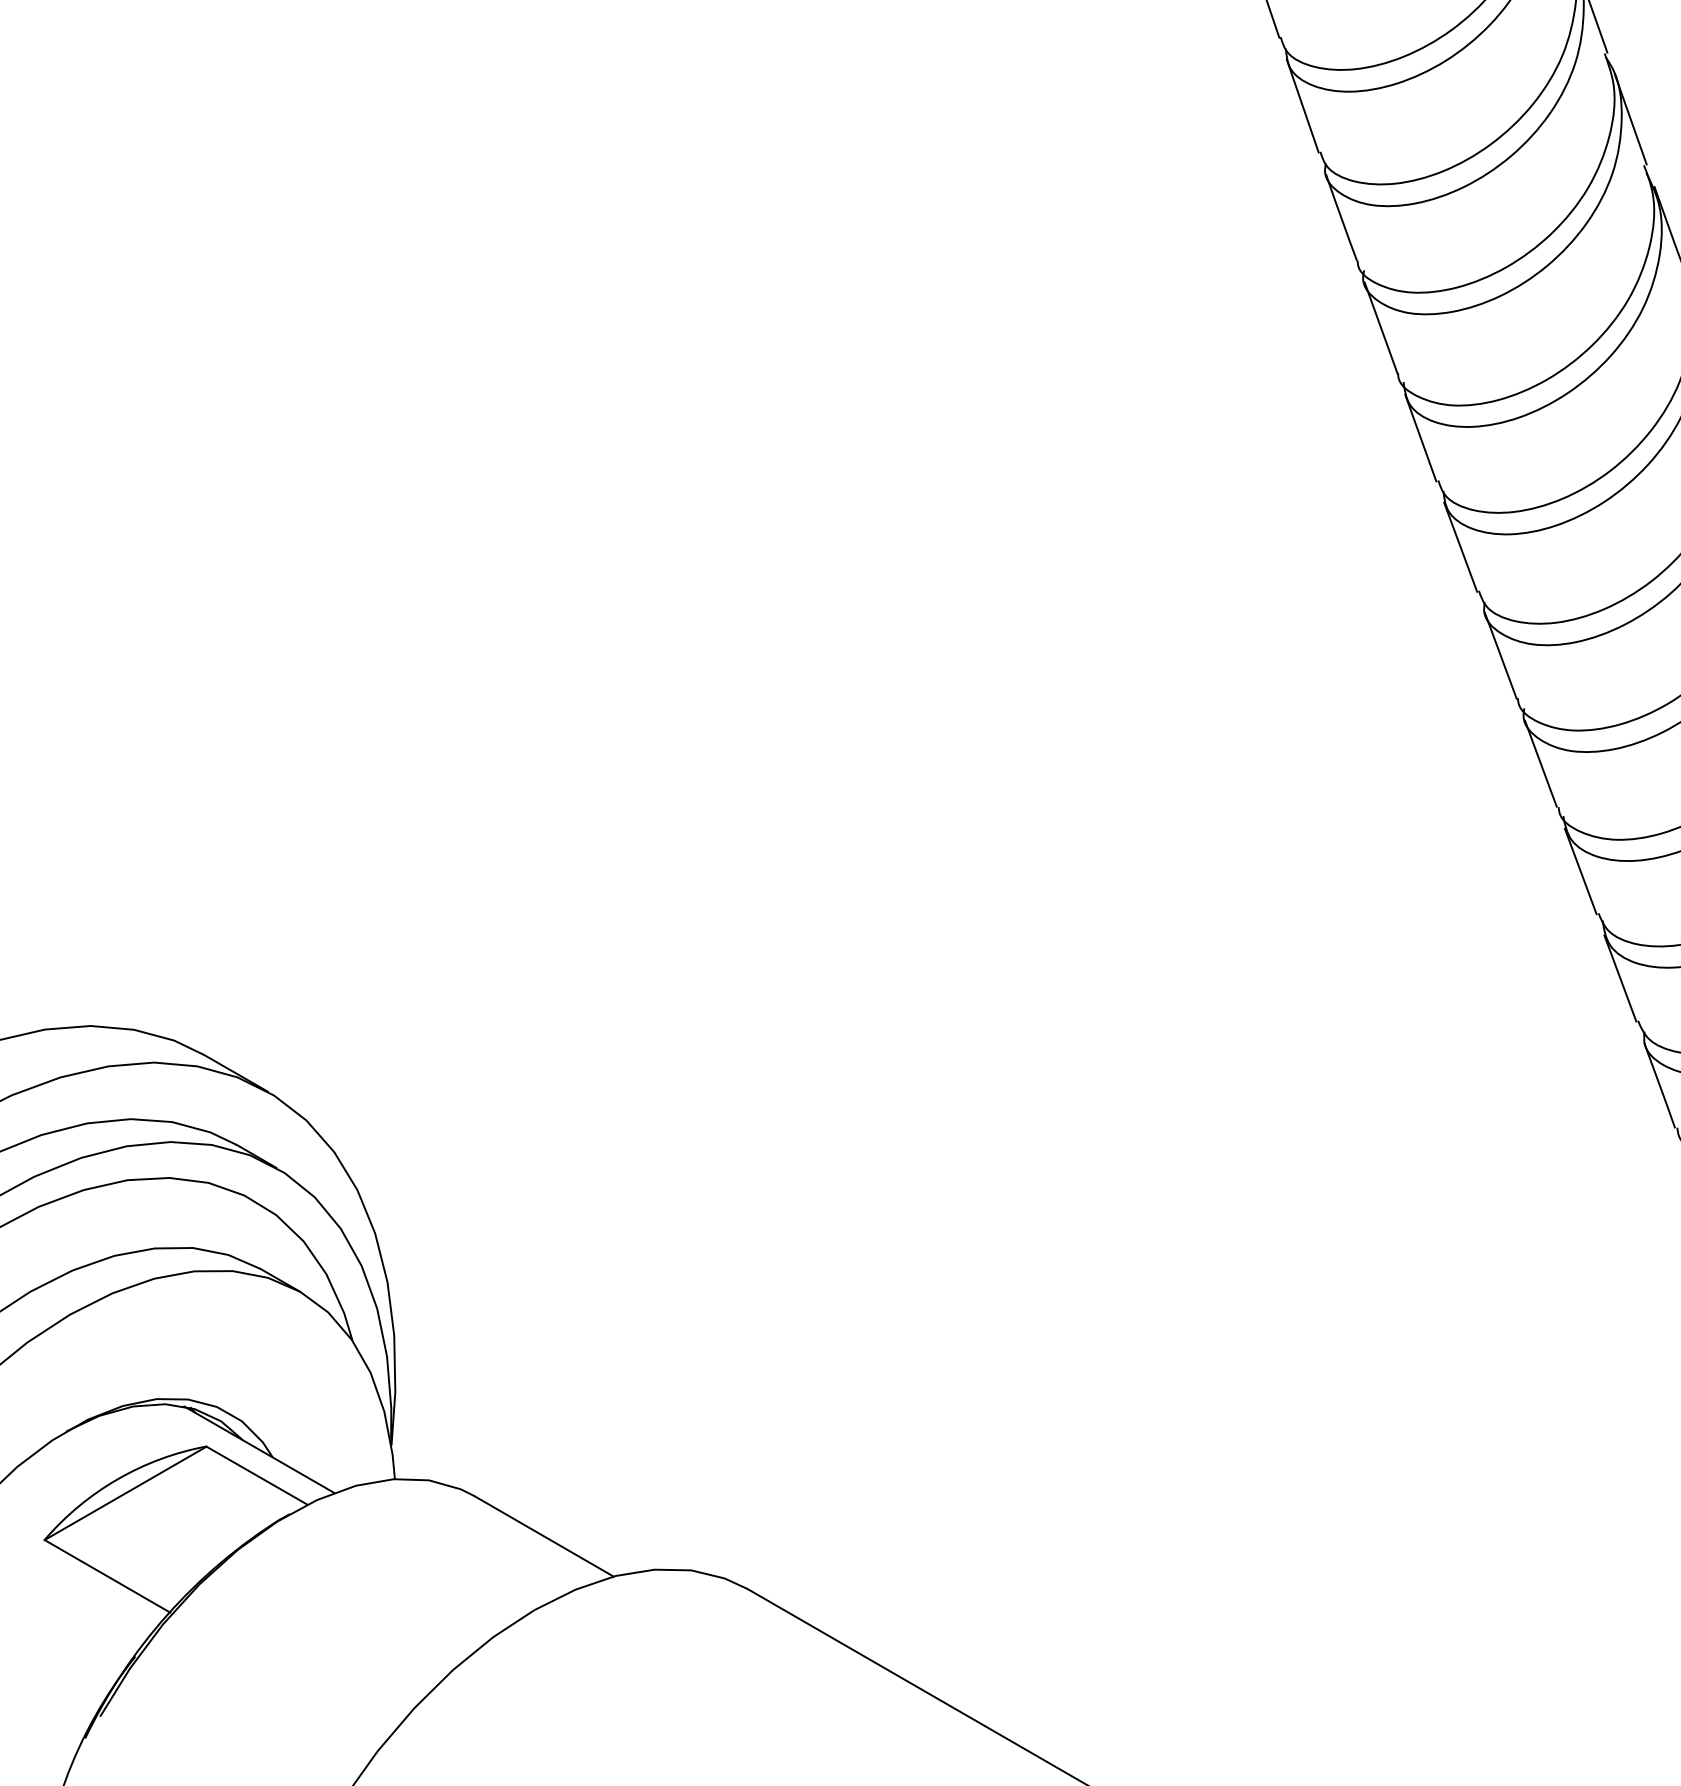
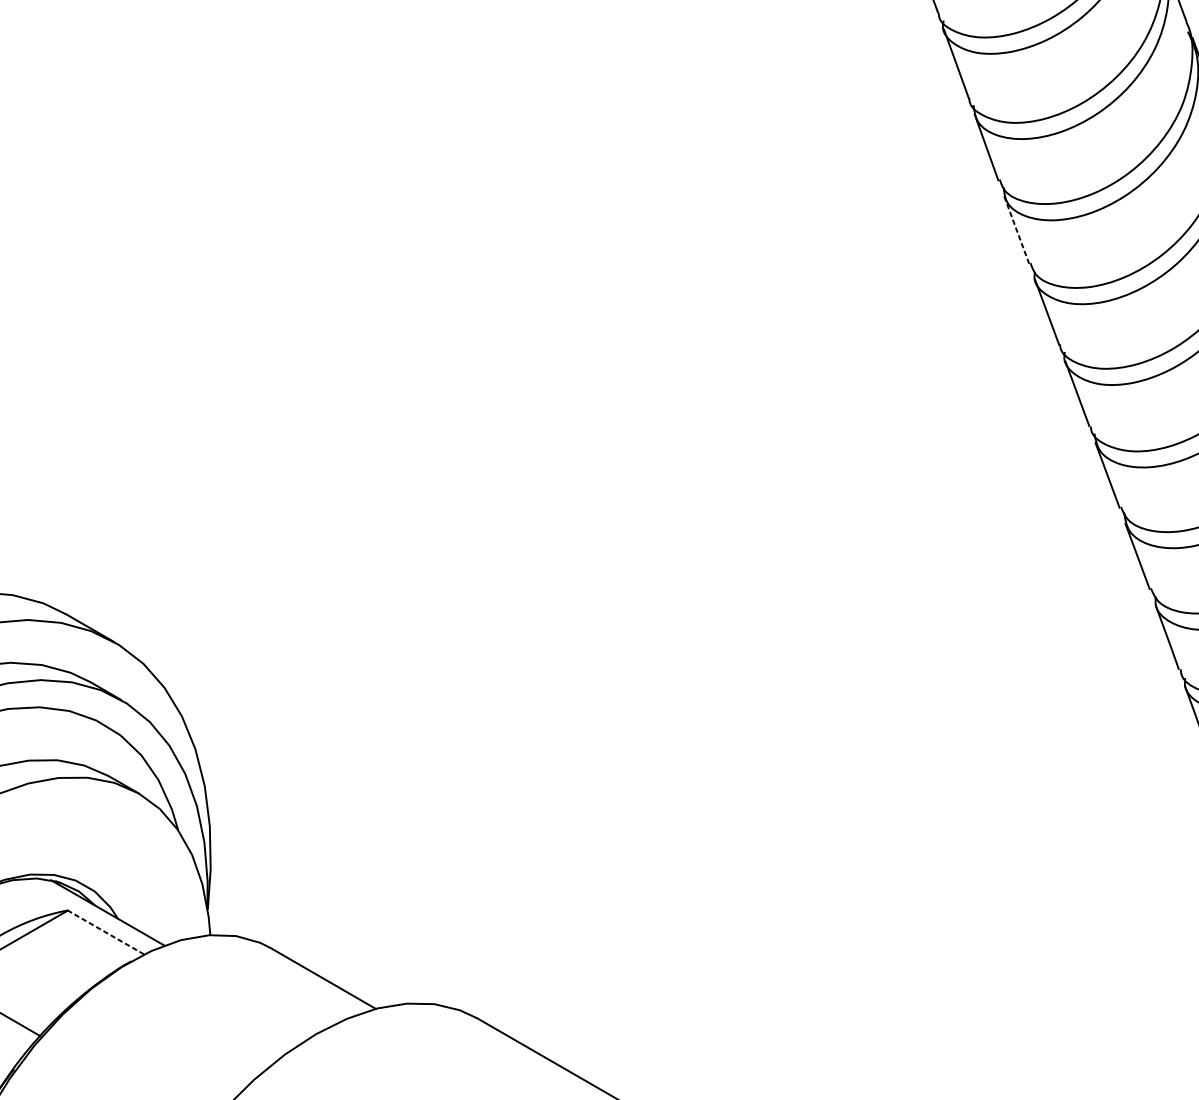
line: (1460, 547) -> (1016, 230), solid -> dashed
line: (256, 1475) -> (105, 932), solid -> dashed

